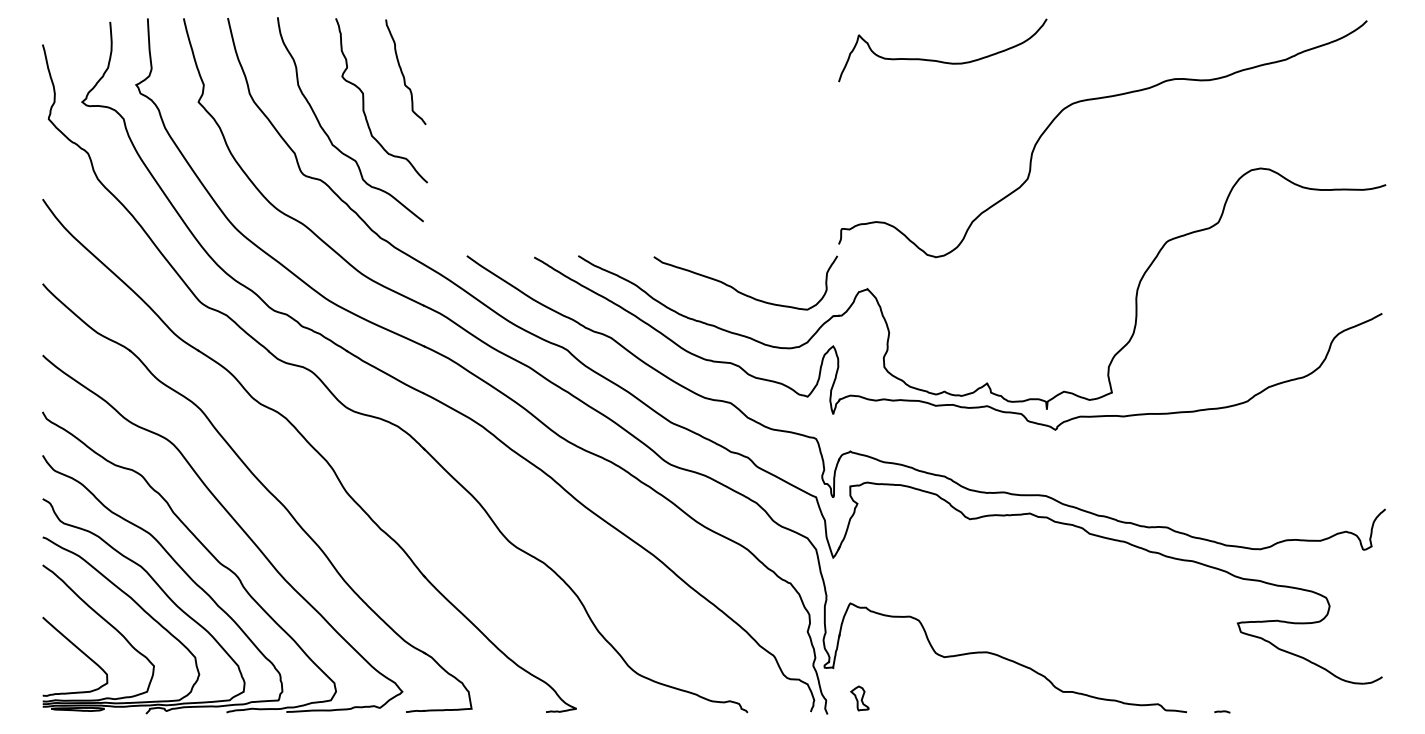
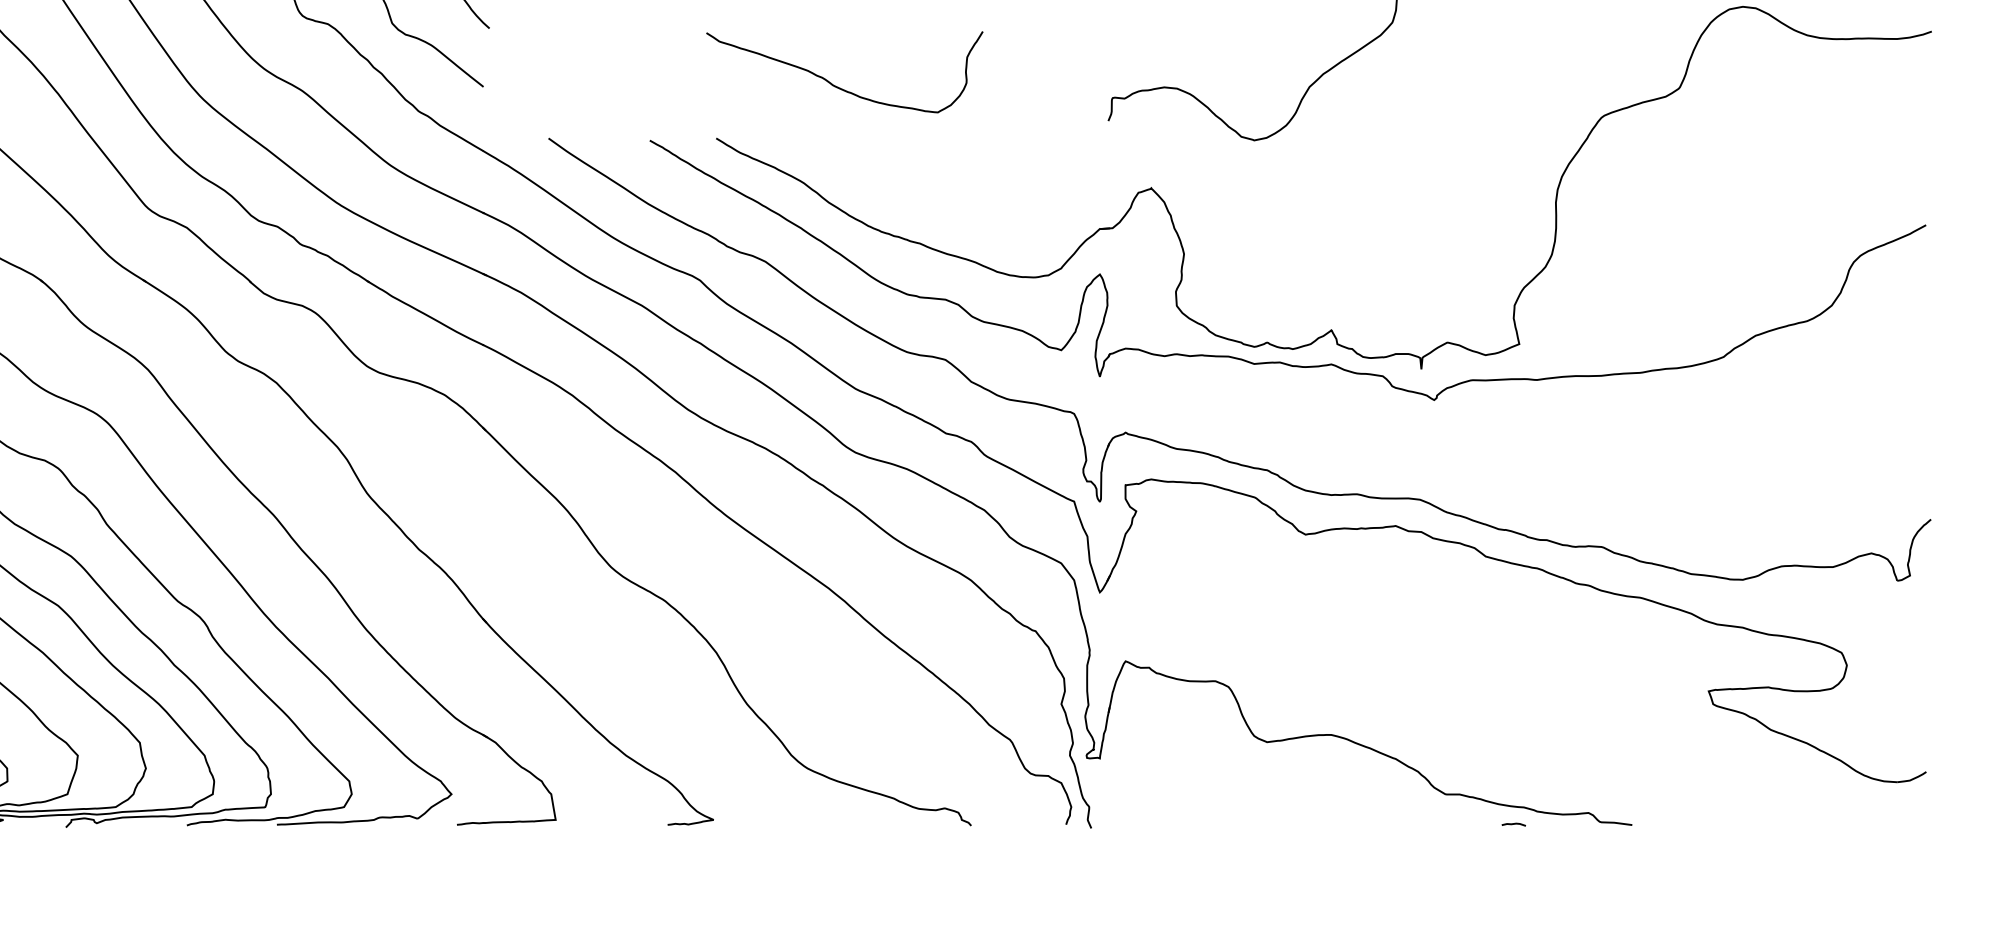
curve: (740, 291) -> (836, 85), moved
part: (859, 698) -> (1139, 804), removed
curve: (1222, 711) -> (1514, 823), moved

